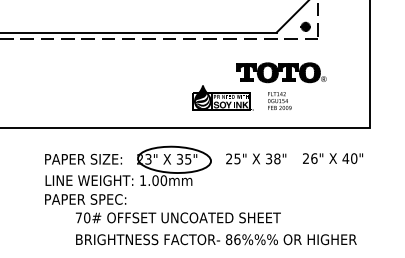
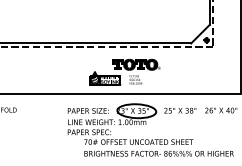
part: (258, 85) -> (124, 71), moved

